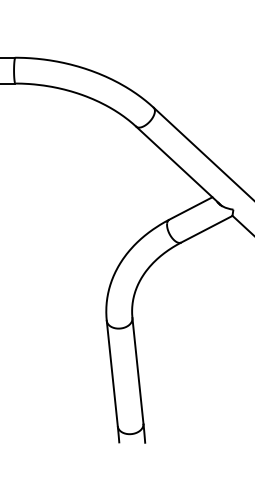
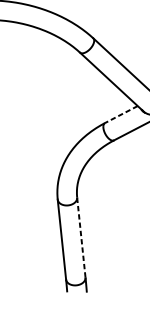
line: (190, 208) -> (121, 114), solid -> dashed
line: (137, 370) -> (80, 237), solid -> dashed

